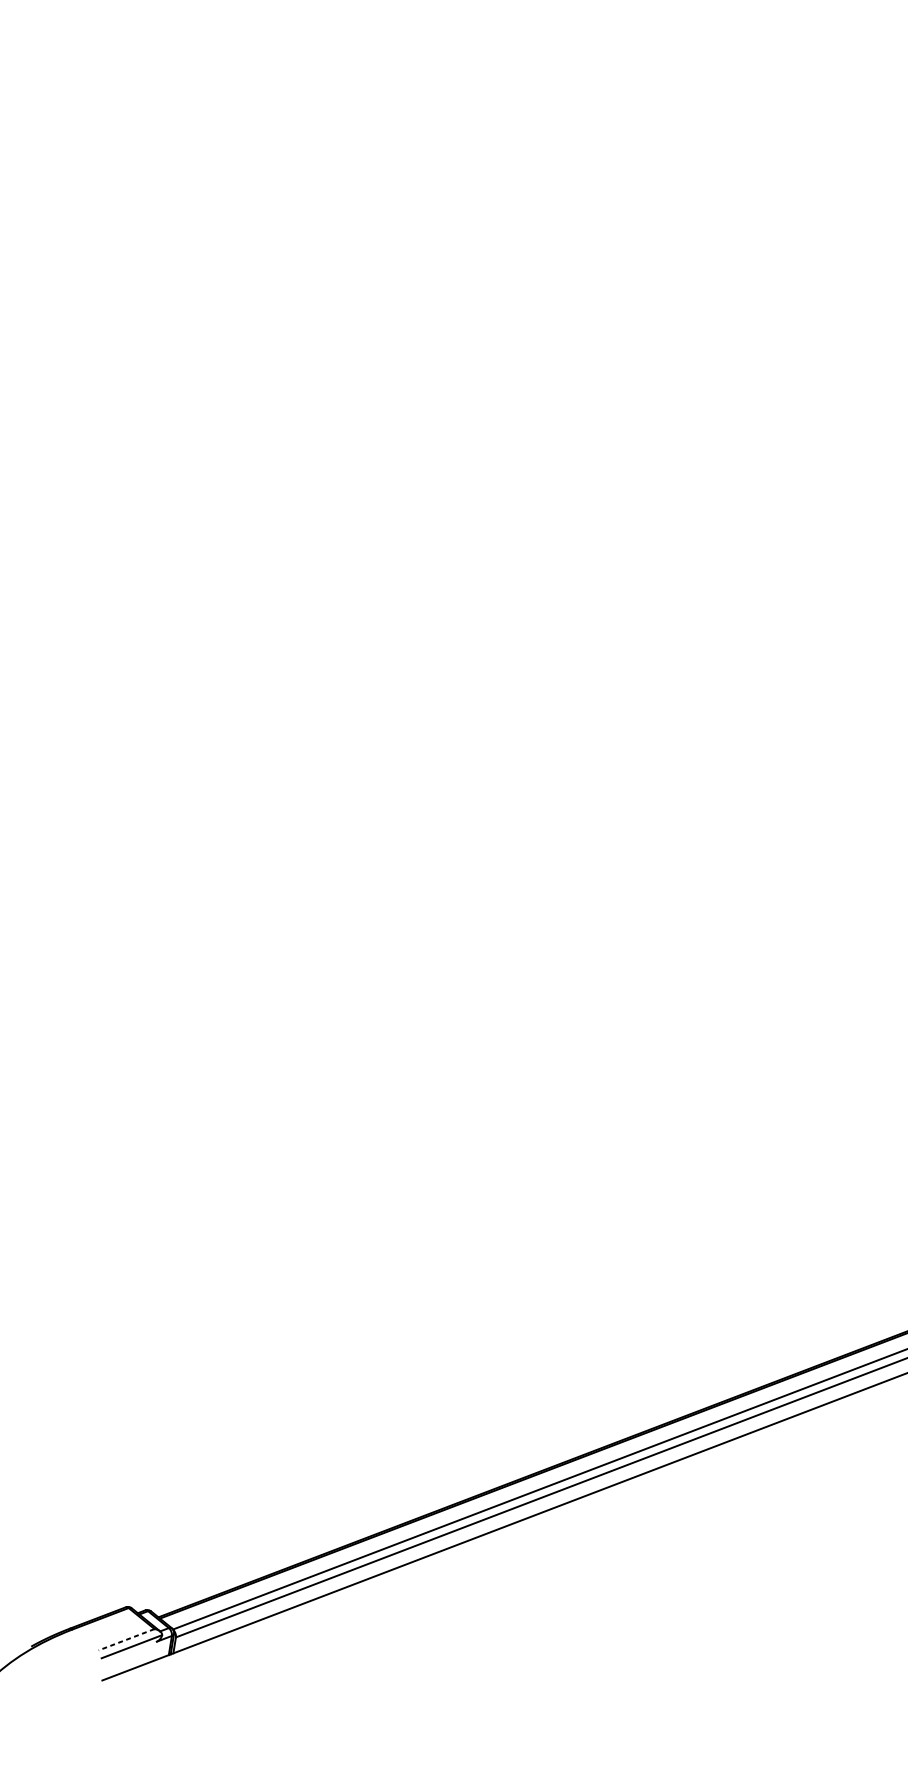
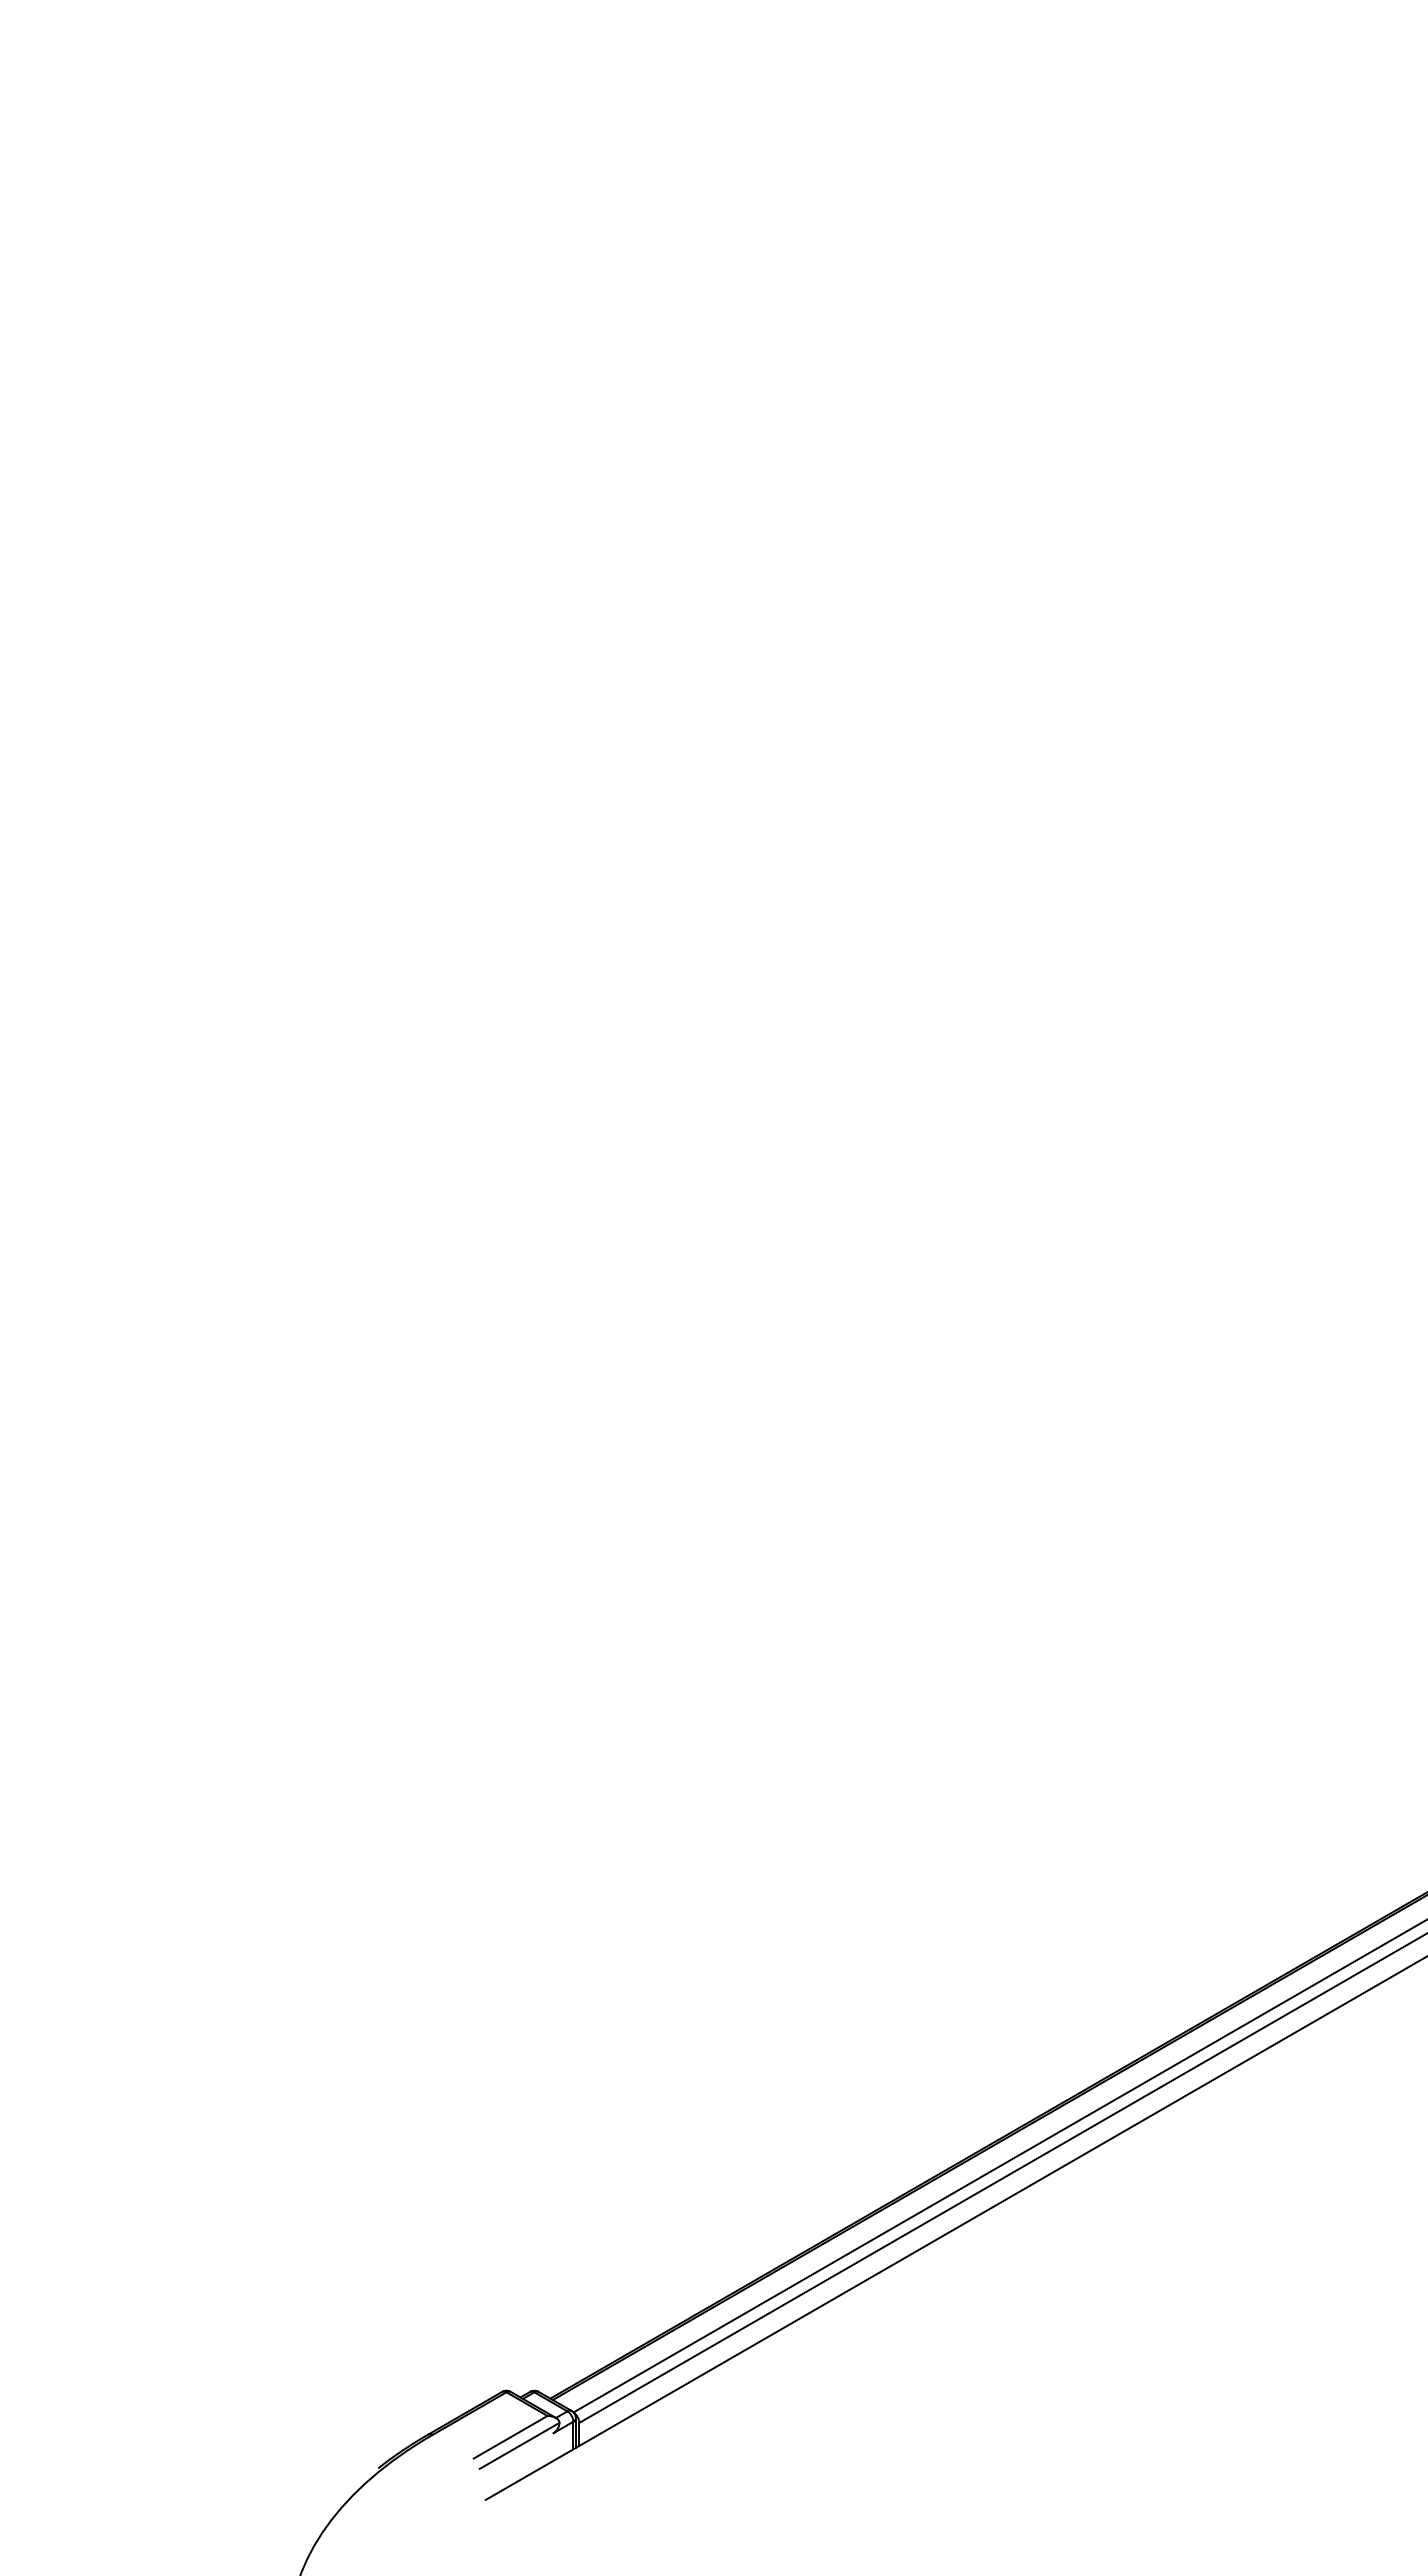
line: (126, 1639) -> (510, 2437), dashed -> solid

